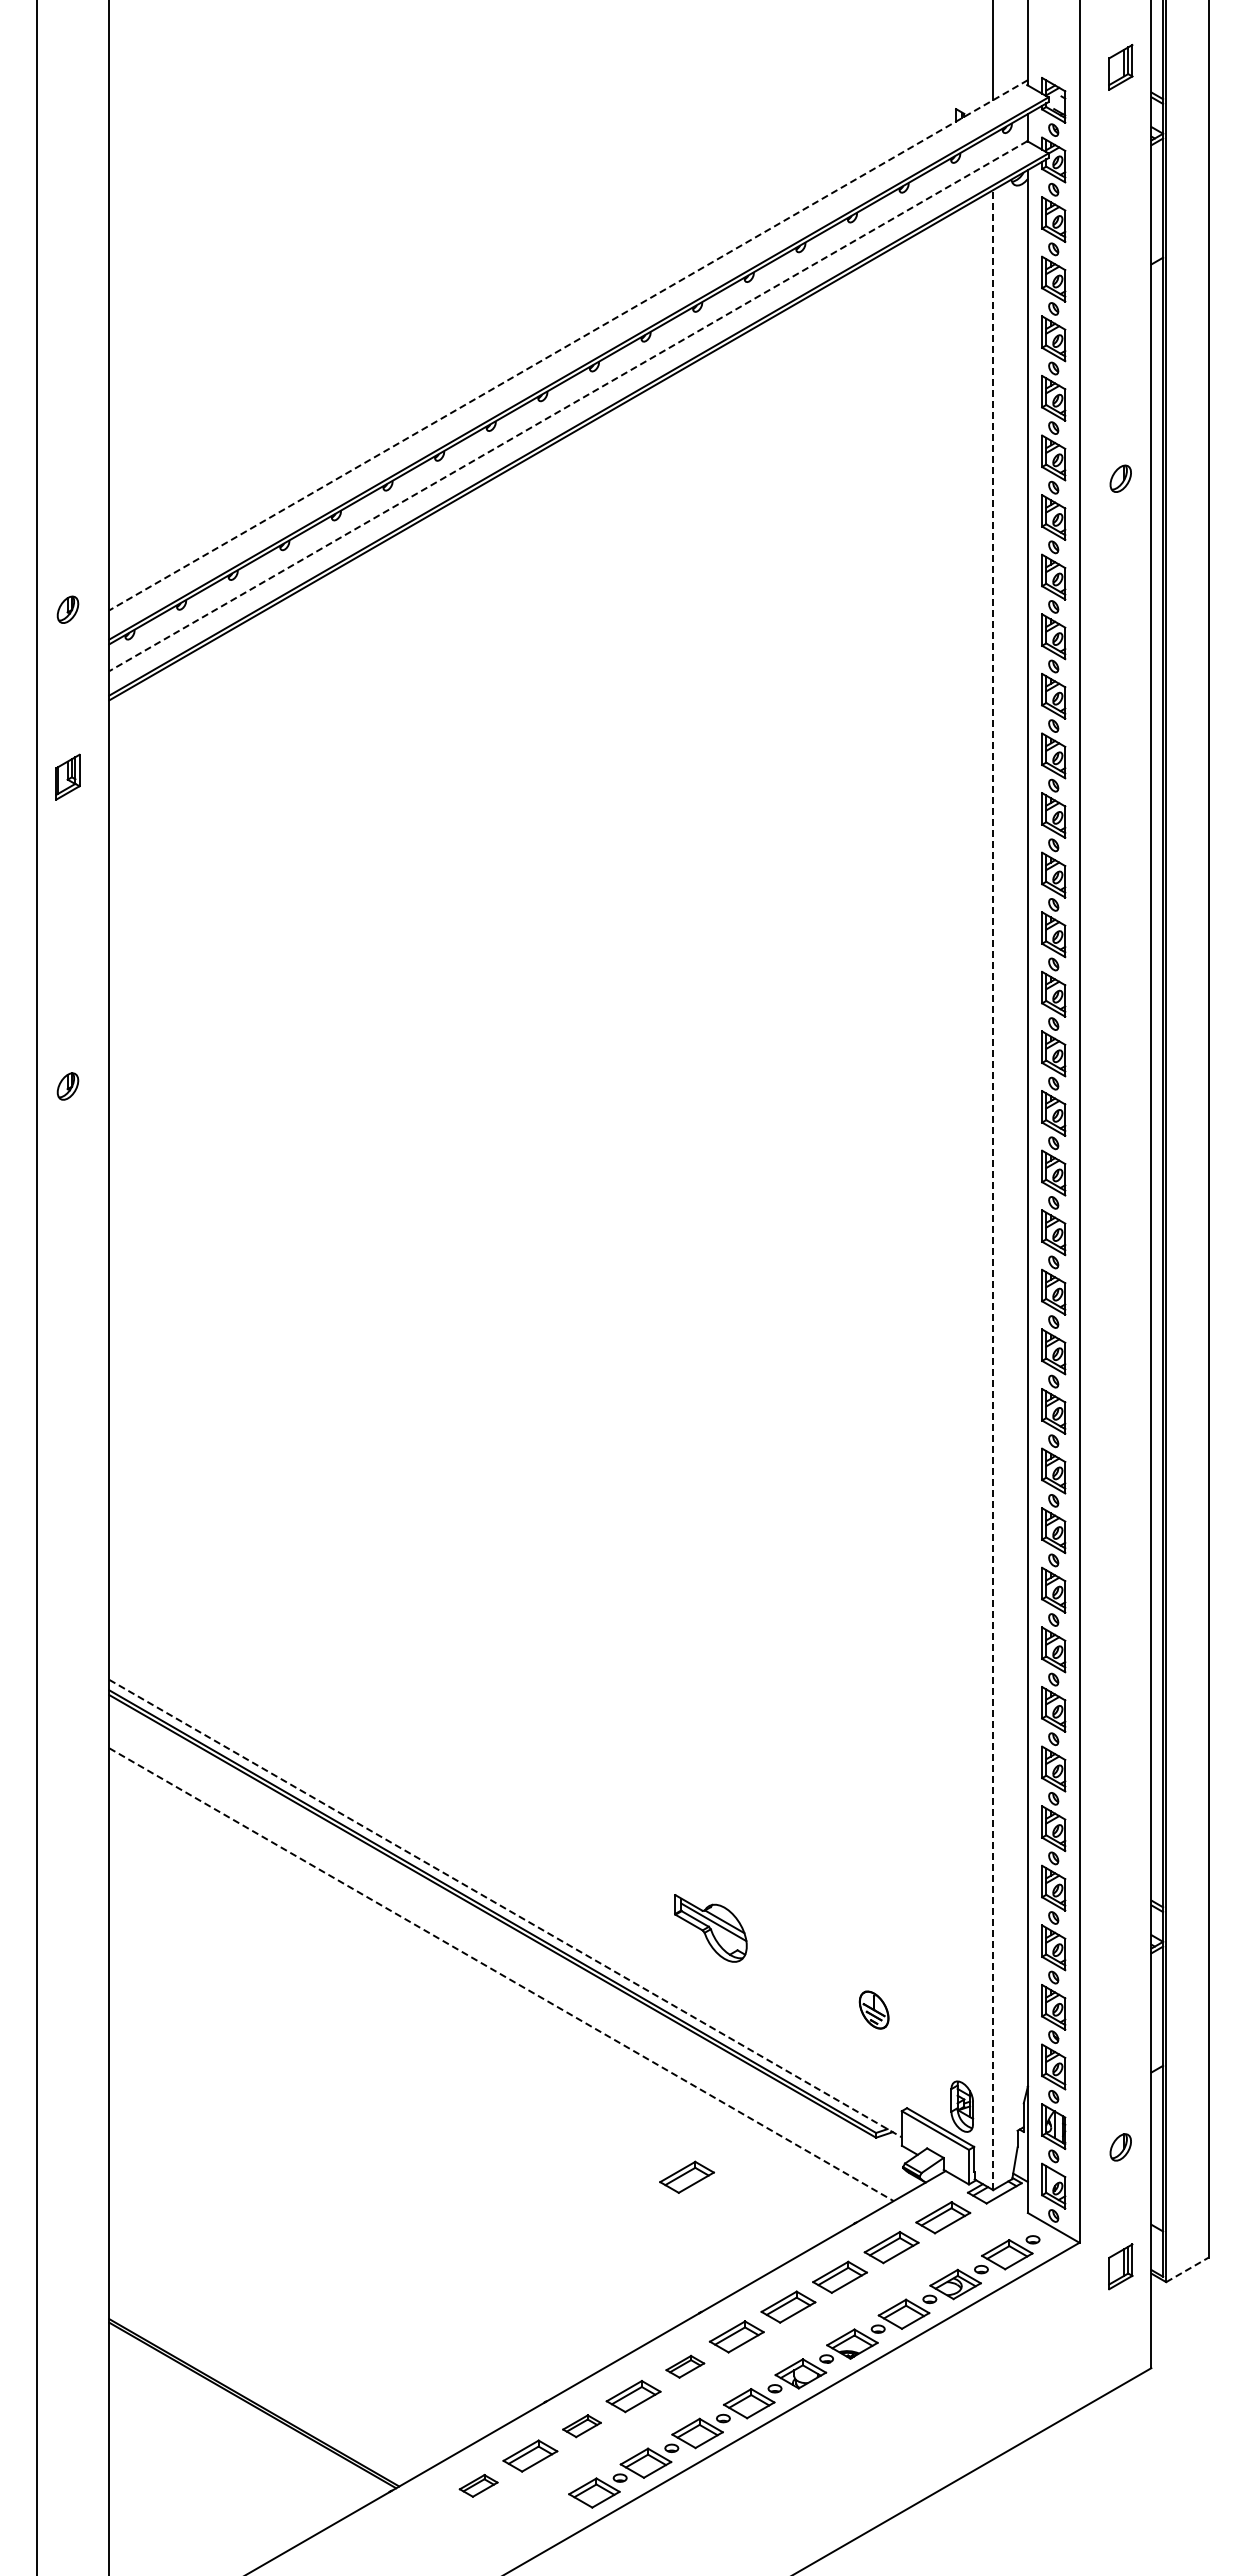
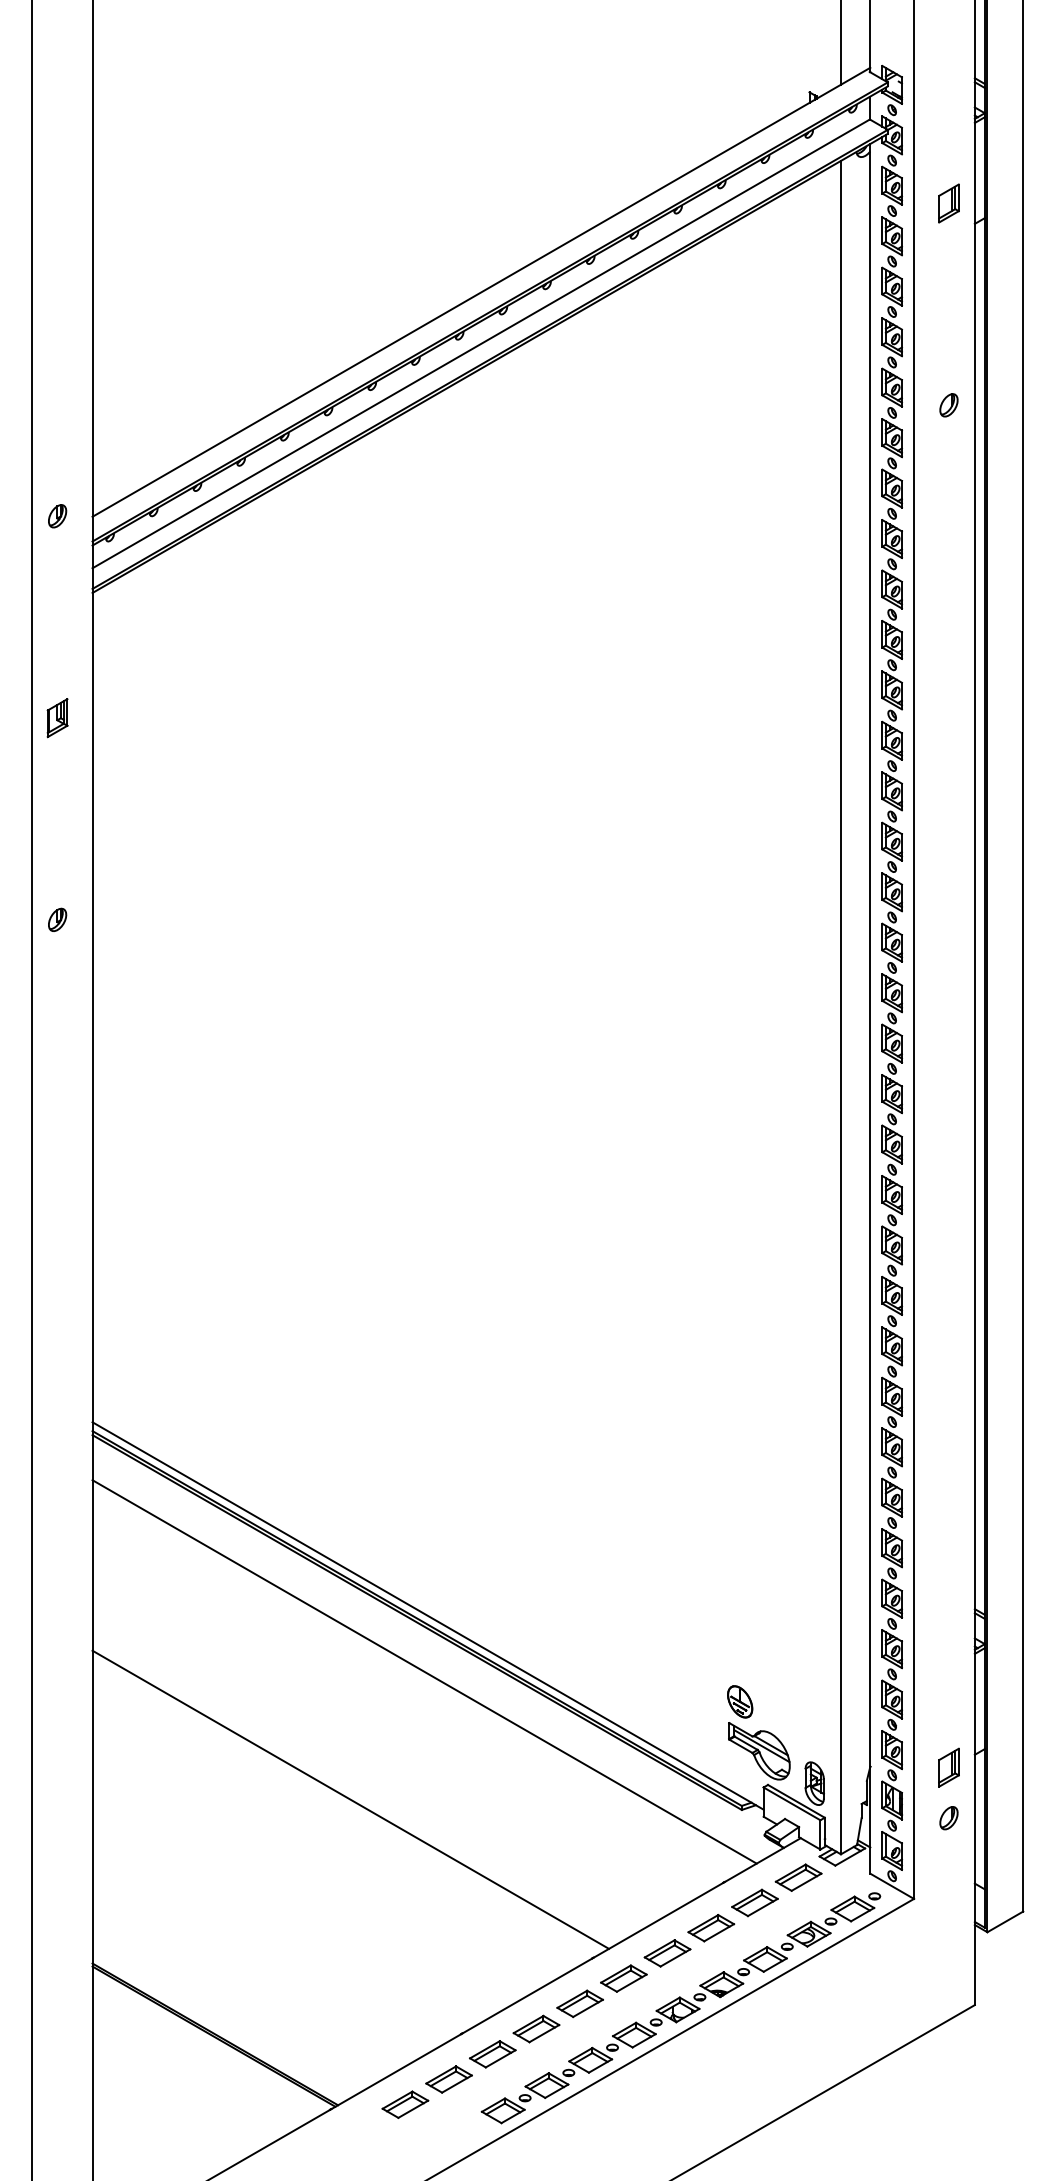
part: (1120, 67) -> (948, 203), moved
line: (568, 345) -> (481, 292), dashed -> solid
line: (567, 406) -> (480, 344), dashed -> solid
part: (67, 776) -> (57, 717), moved
line: (993, 1190) -> (841, 1007), dashed -> solid
line: (505, 1908) -> (428, 1615), dashed -> solid
part: (710, 1928) -> (759, 1751), moved
line: (501, 1974) -> (424, 1671), dashed -> solid
line: (414, 2125) -> (350, 1799), added
part: (686, 2176) -> (581, 1842), removed
part: (1120, 2266) -> (948, 1767), moved
line: (1187, 2269) -> (1005, 1921), dashed -> solid
part: (685, 2366) -> (580, 2003), size x1.43
part: (581, 2425) -> (492, 2053), size x1.43
part: (478, 2485) -> (405, 2104), size x1.43

